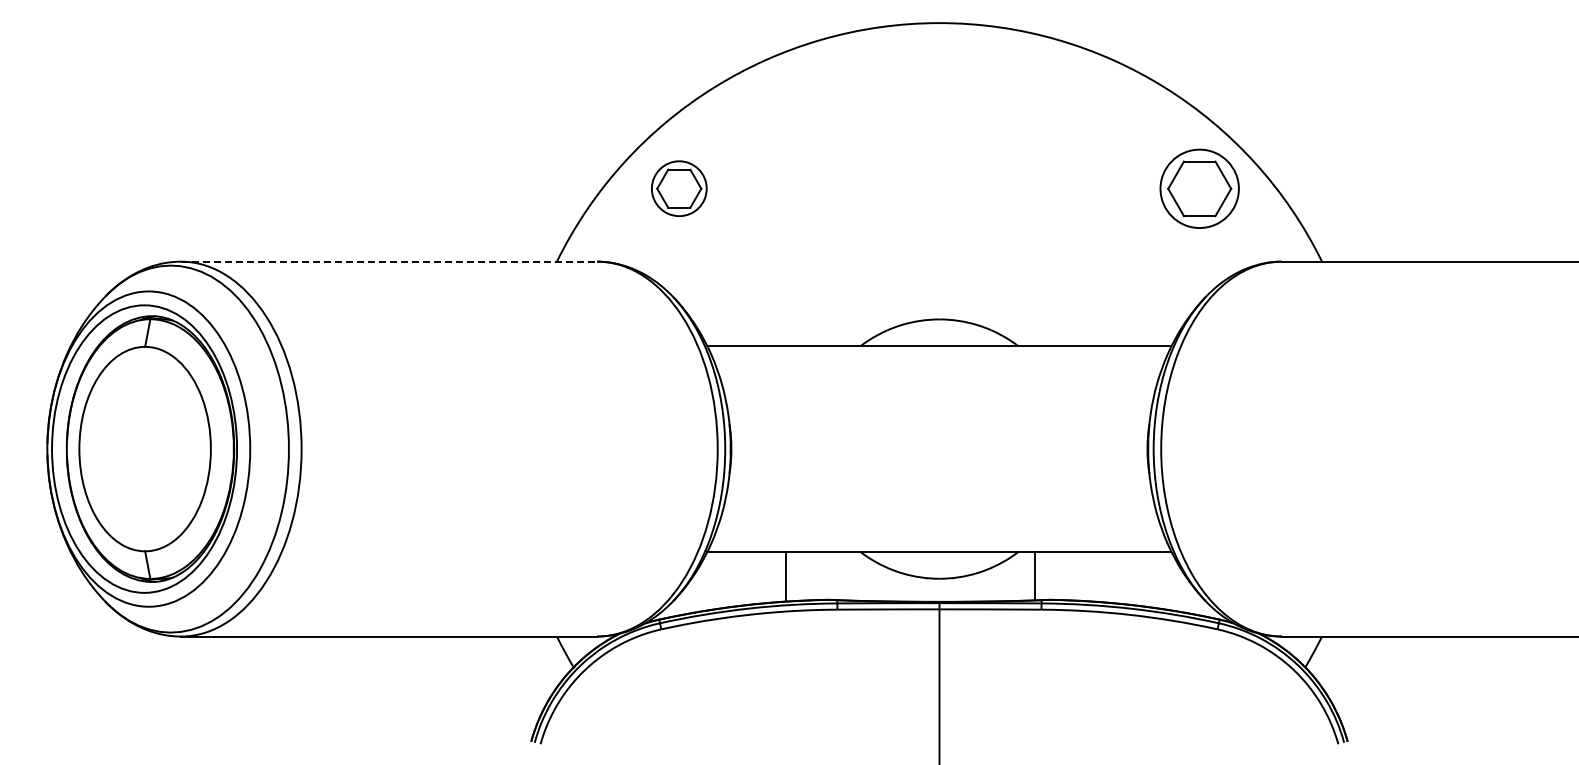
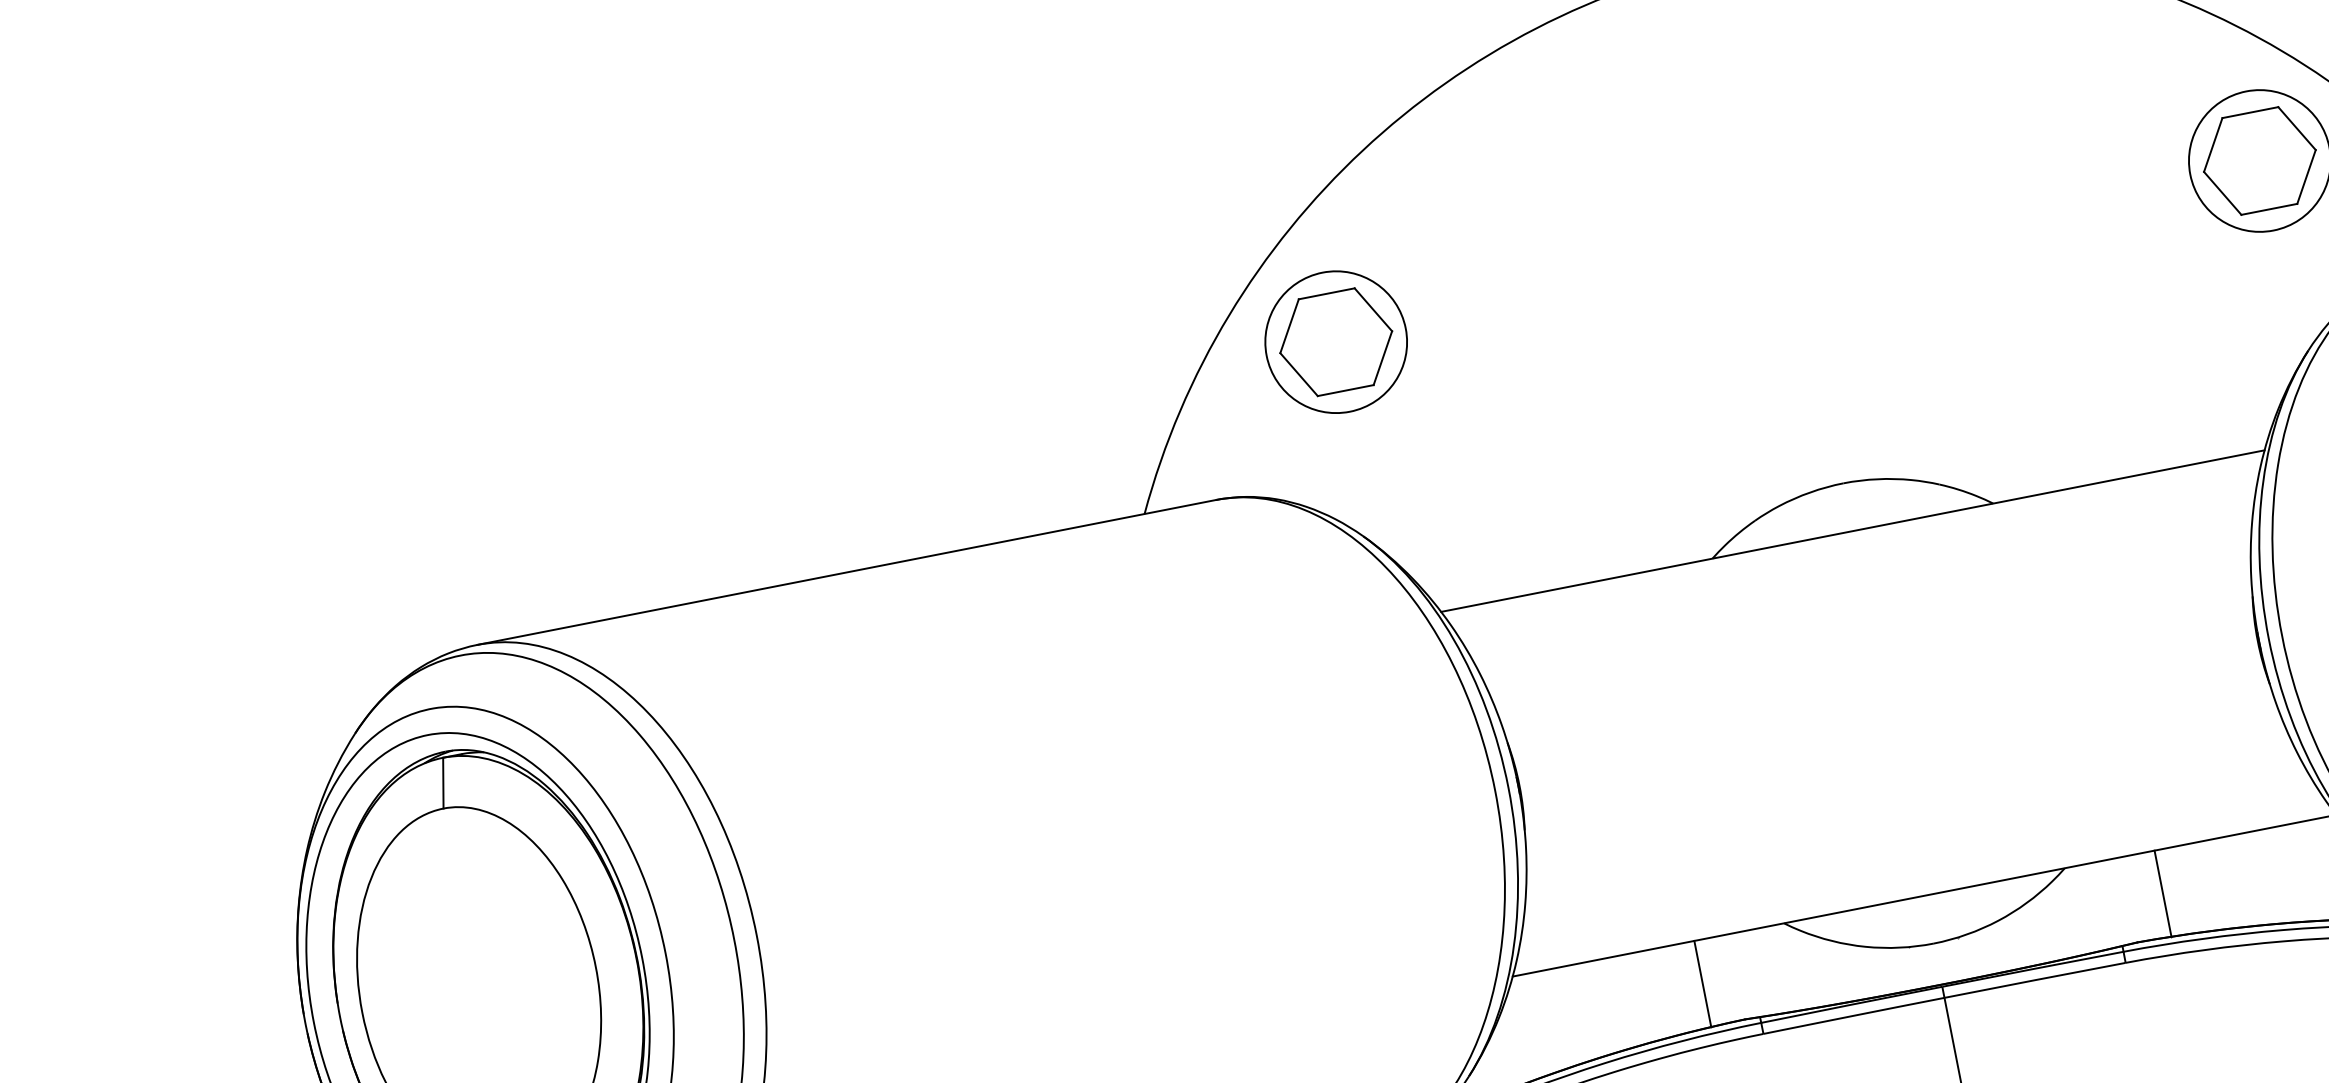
part: (679, 188) -> (1336, 341), size x1.43
line: (389, 261) -> (847, 572), dashed -> solid
line: (785, 575) -> (1702, 983), moved
line: (1035, 575) -> (2163, 892), moved

